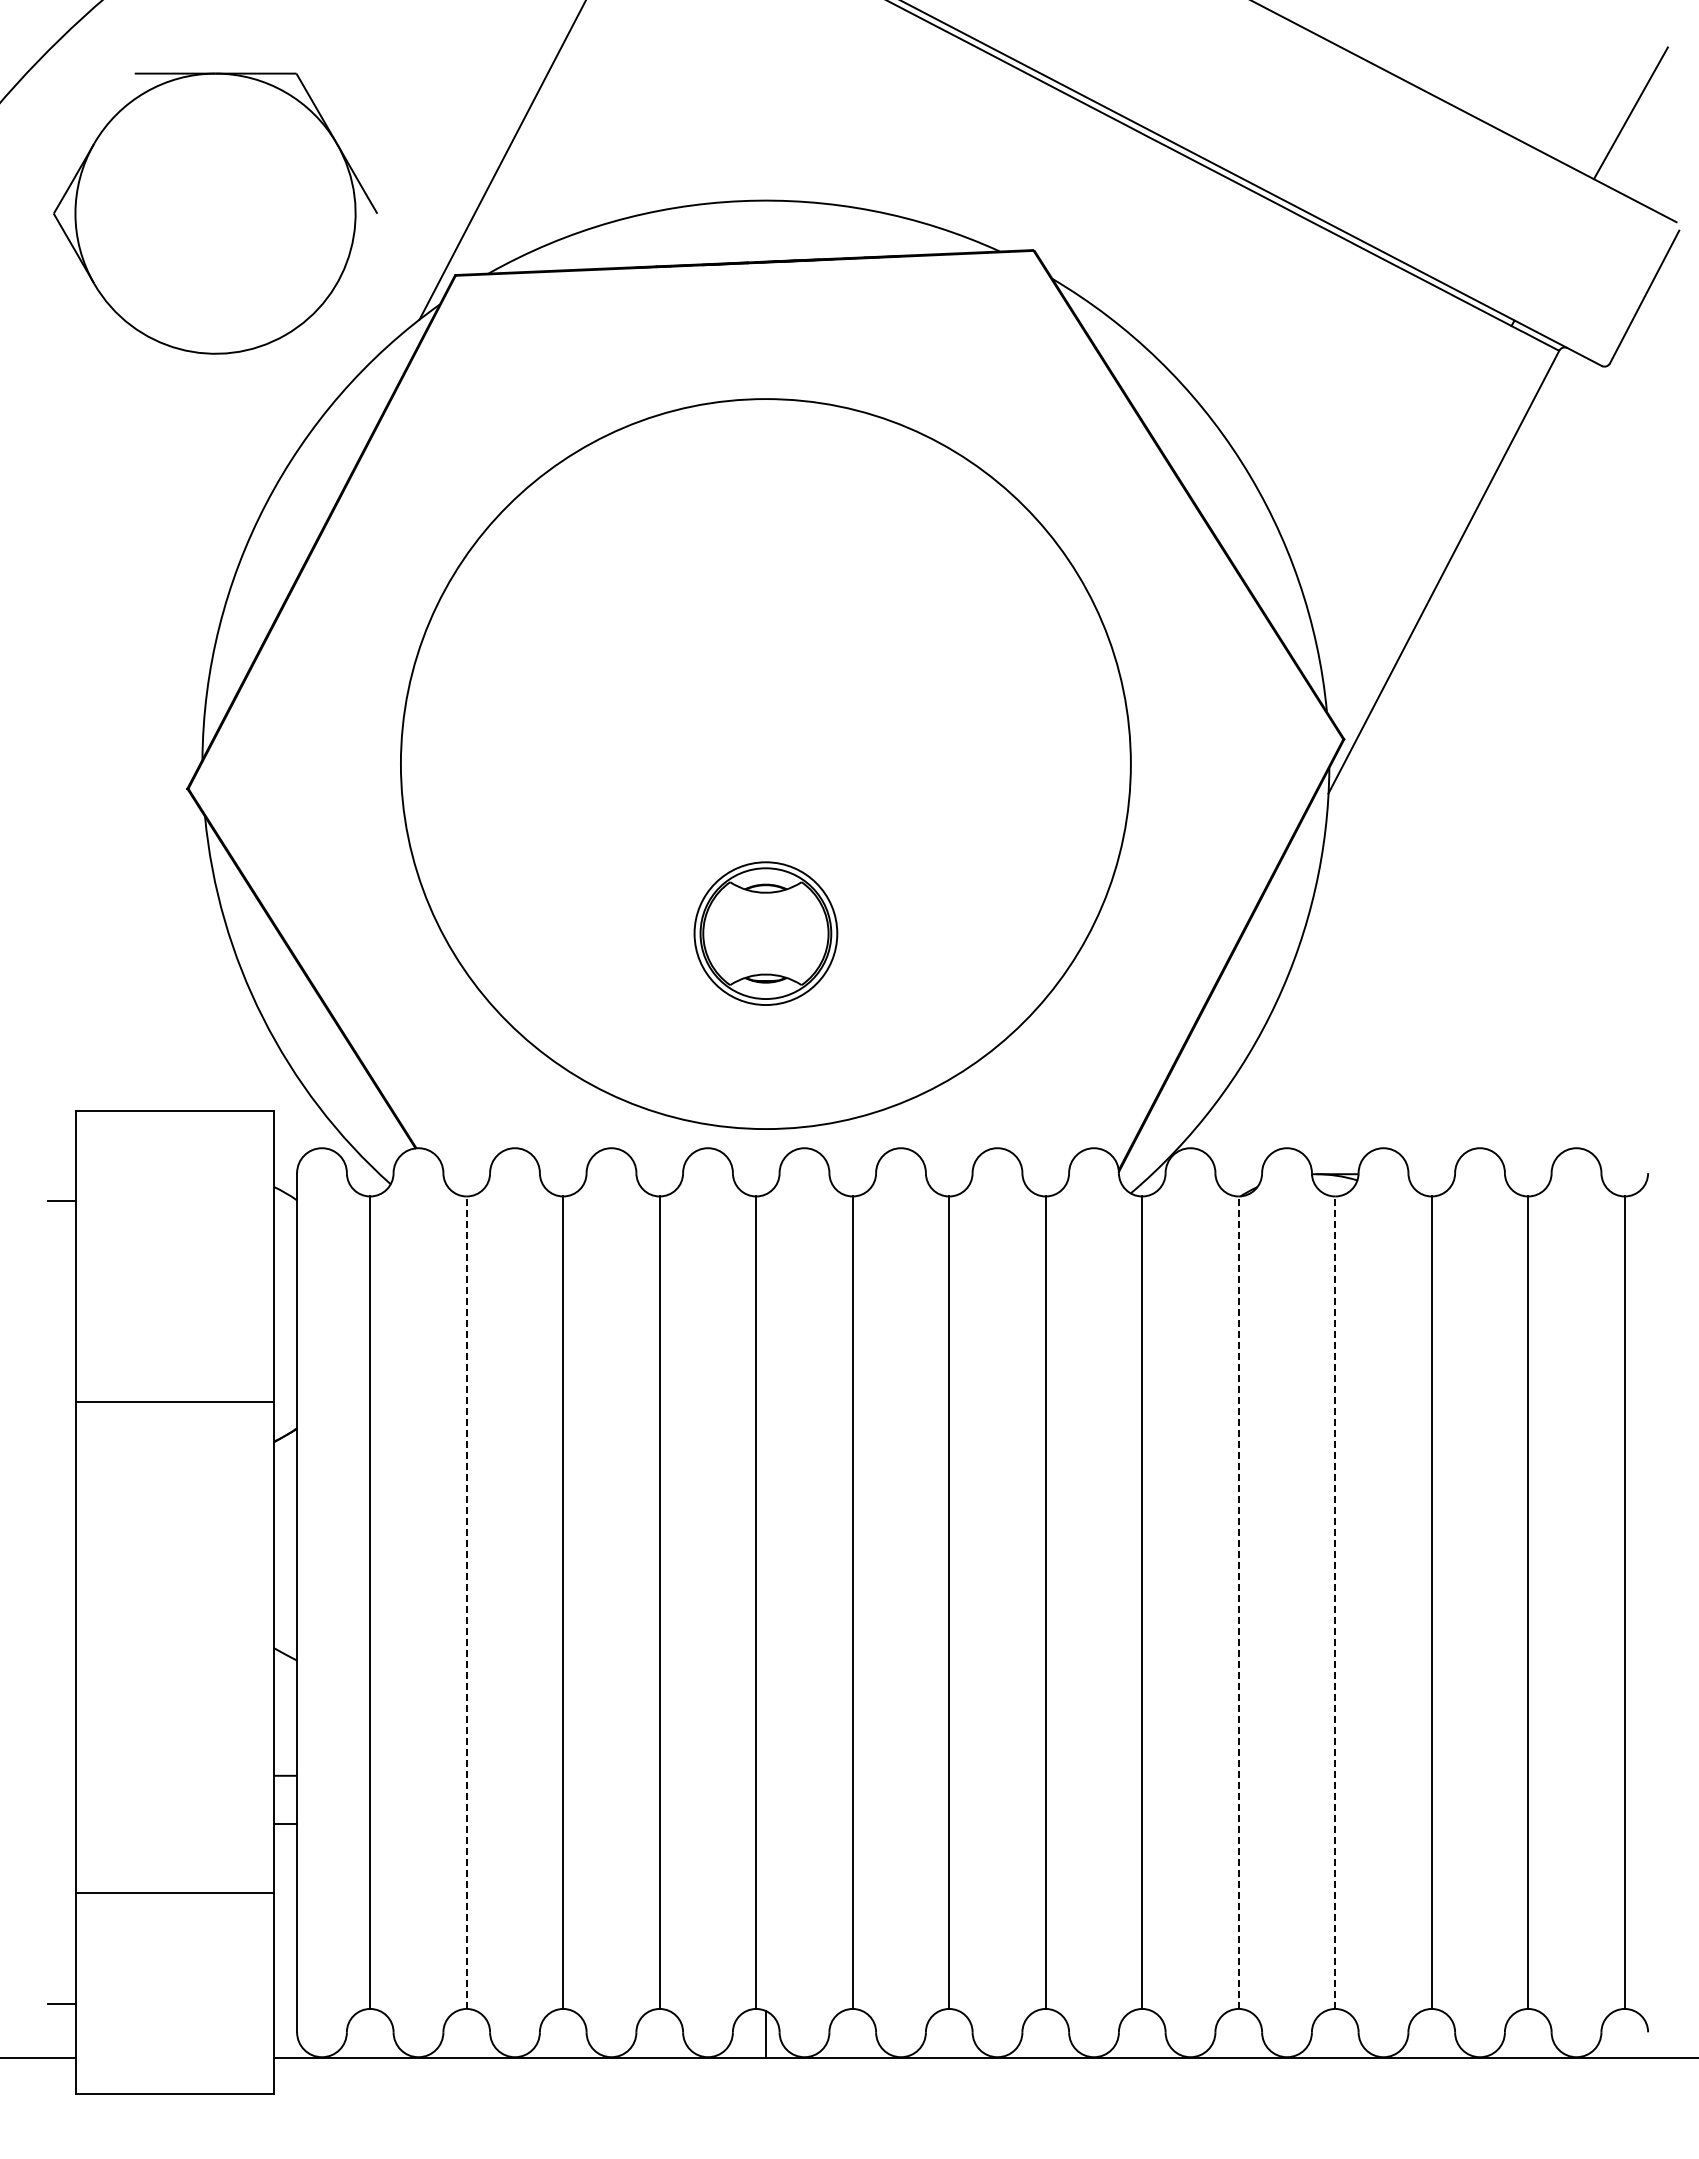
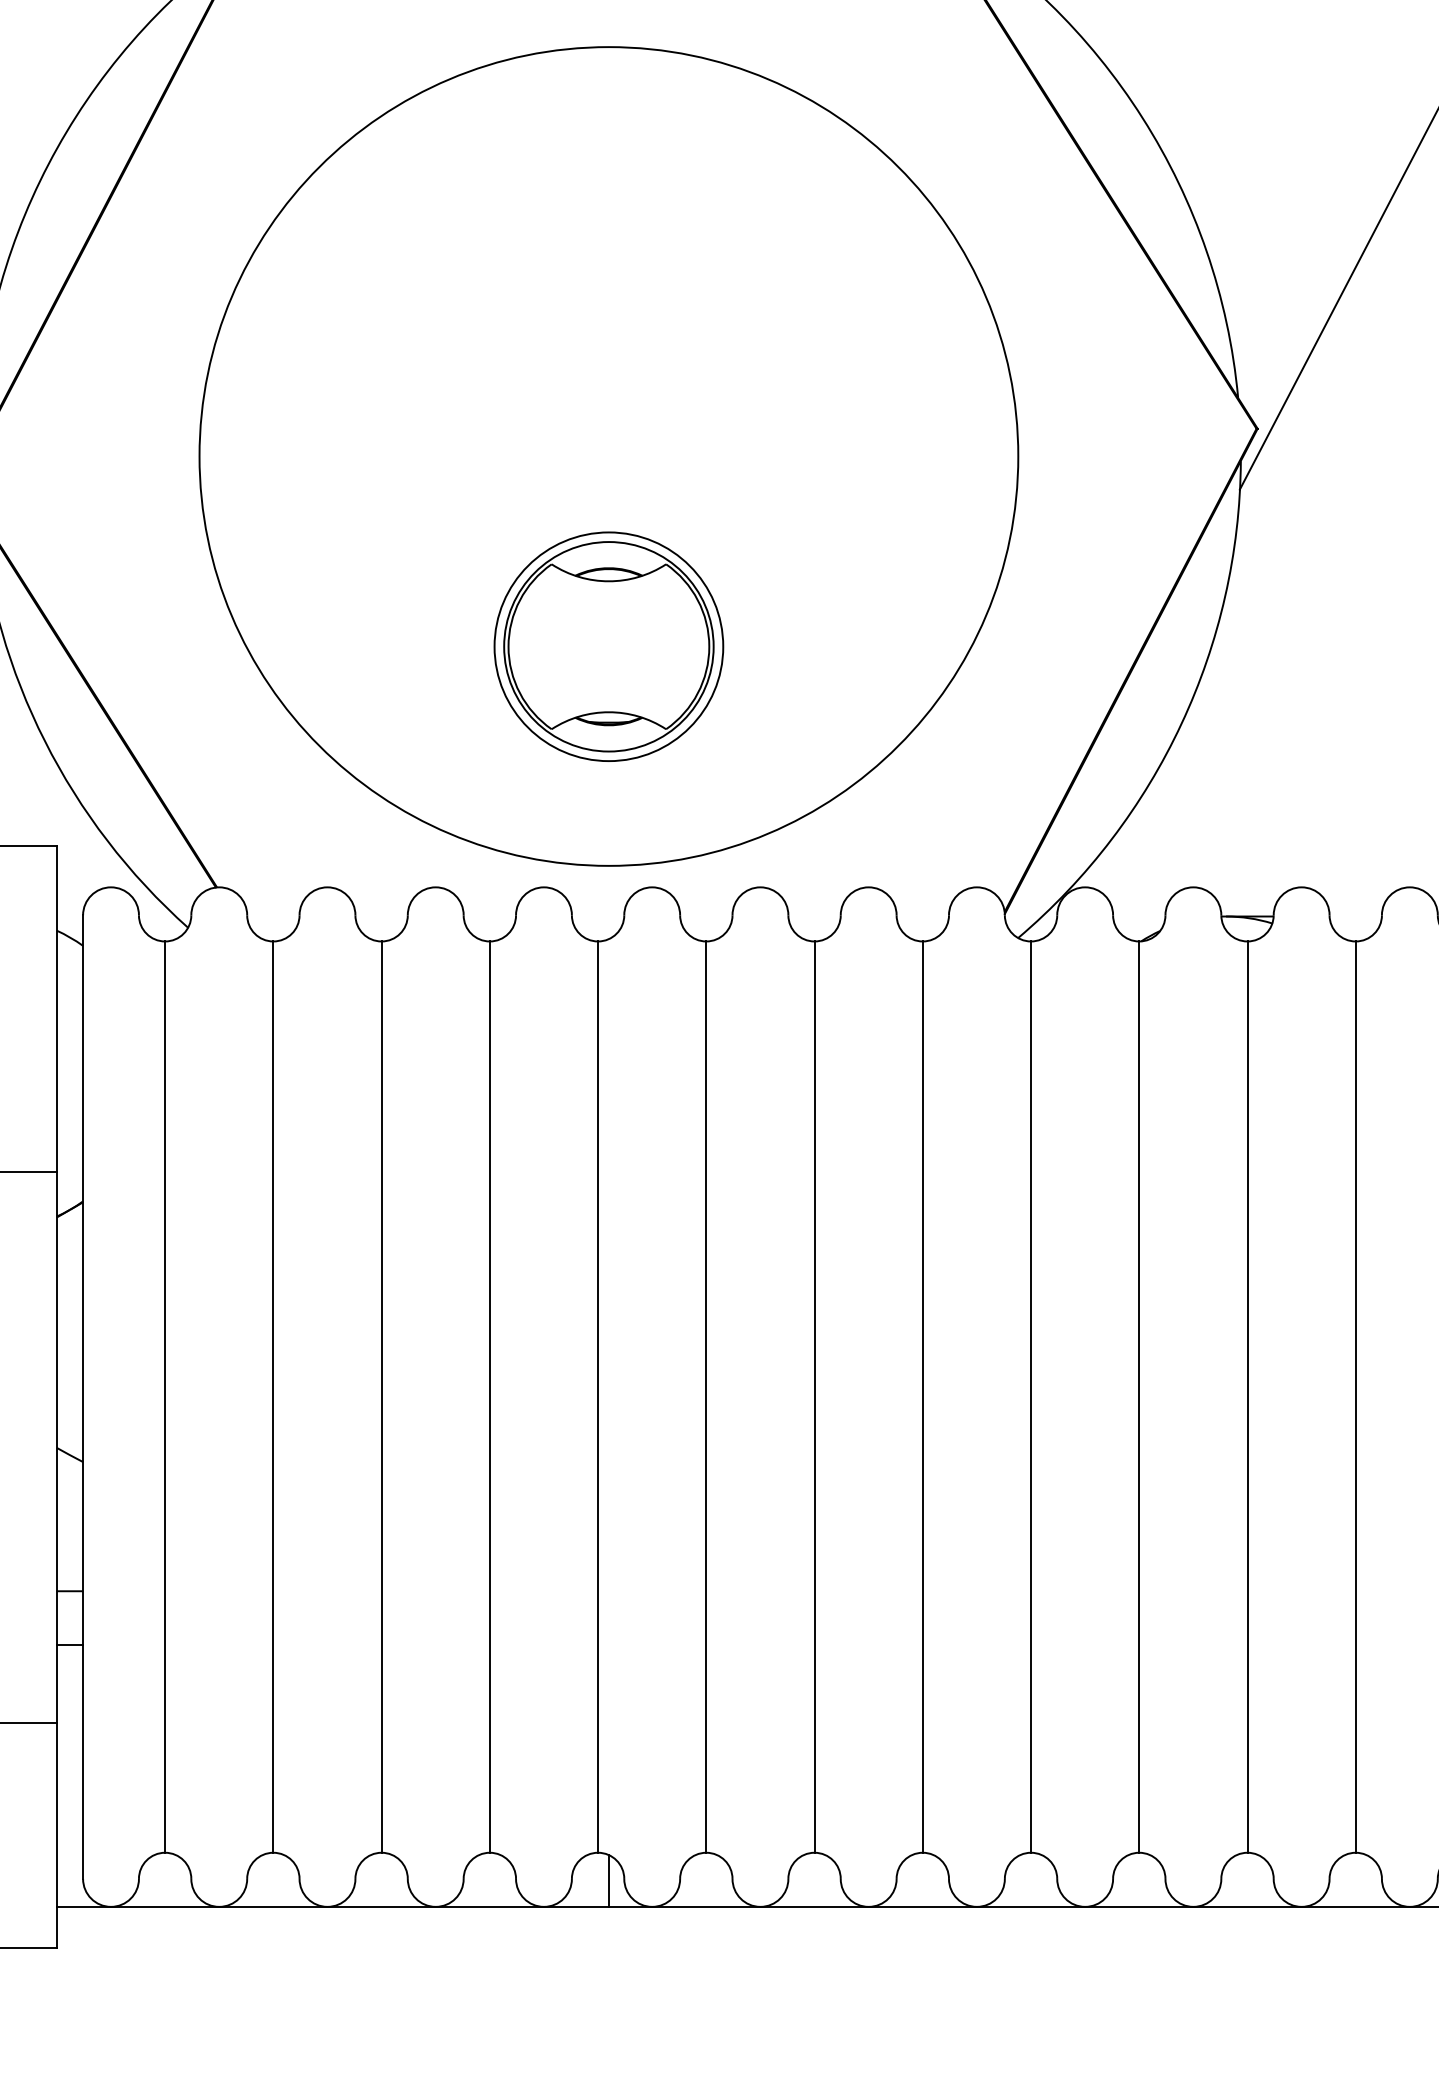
part: (765, 933) -> (608, 646), size x1.43
line: (466, 1602) -> (273, 1396), dashed -> solid
line: (1238, 1602) -> (1138, 1396), dashed -> solid
line: (1335, 1602) -> (1247, 1396), dashed -> solid

